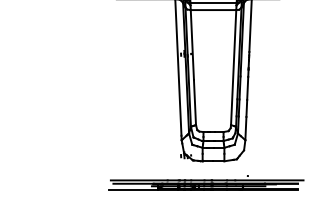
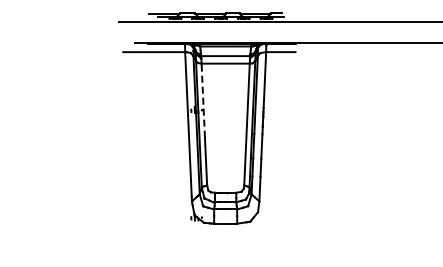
line: (192, 44) -> (203, 100), solid -> dashed
part: (205, 182) -> (217, 246), removed

